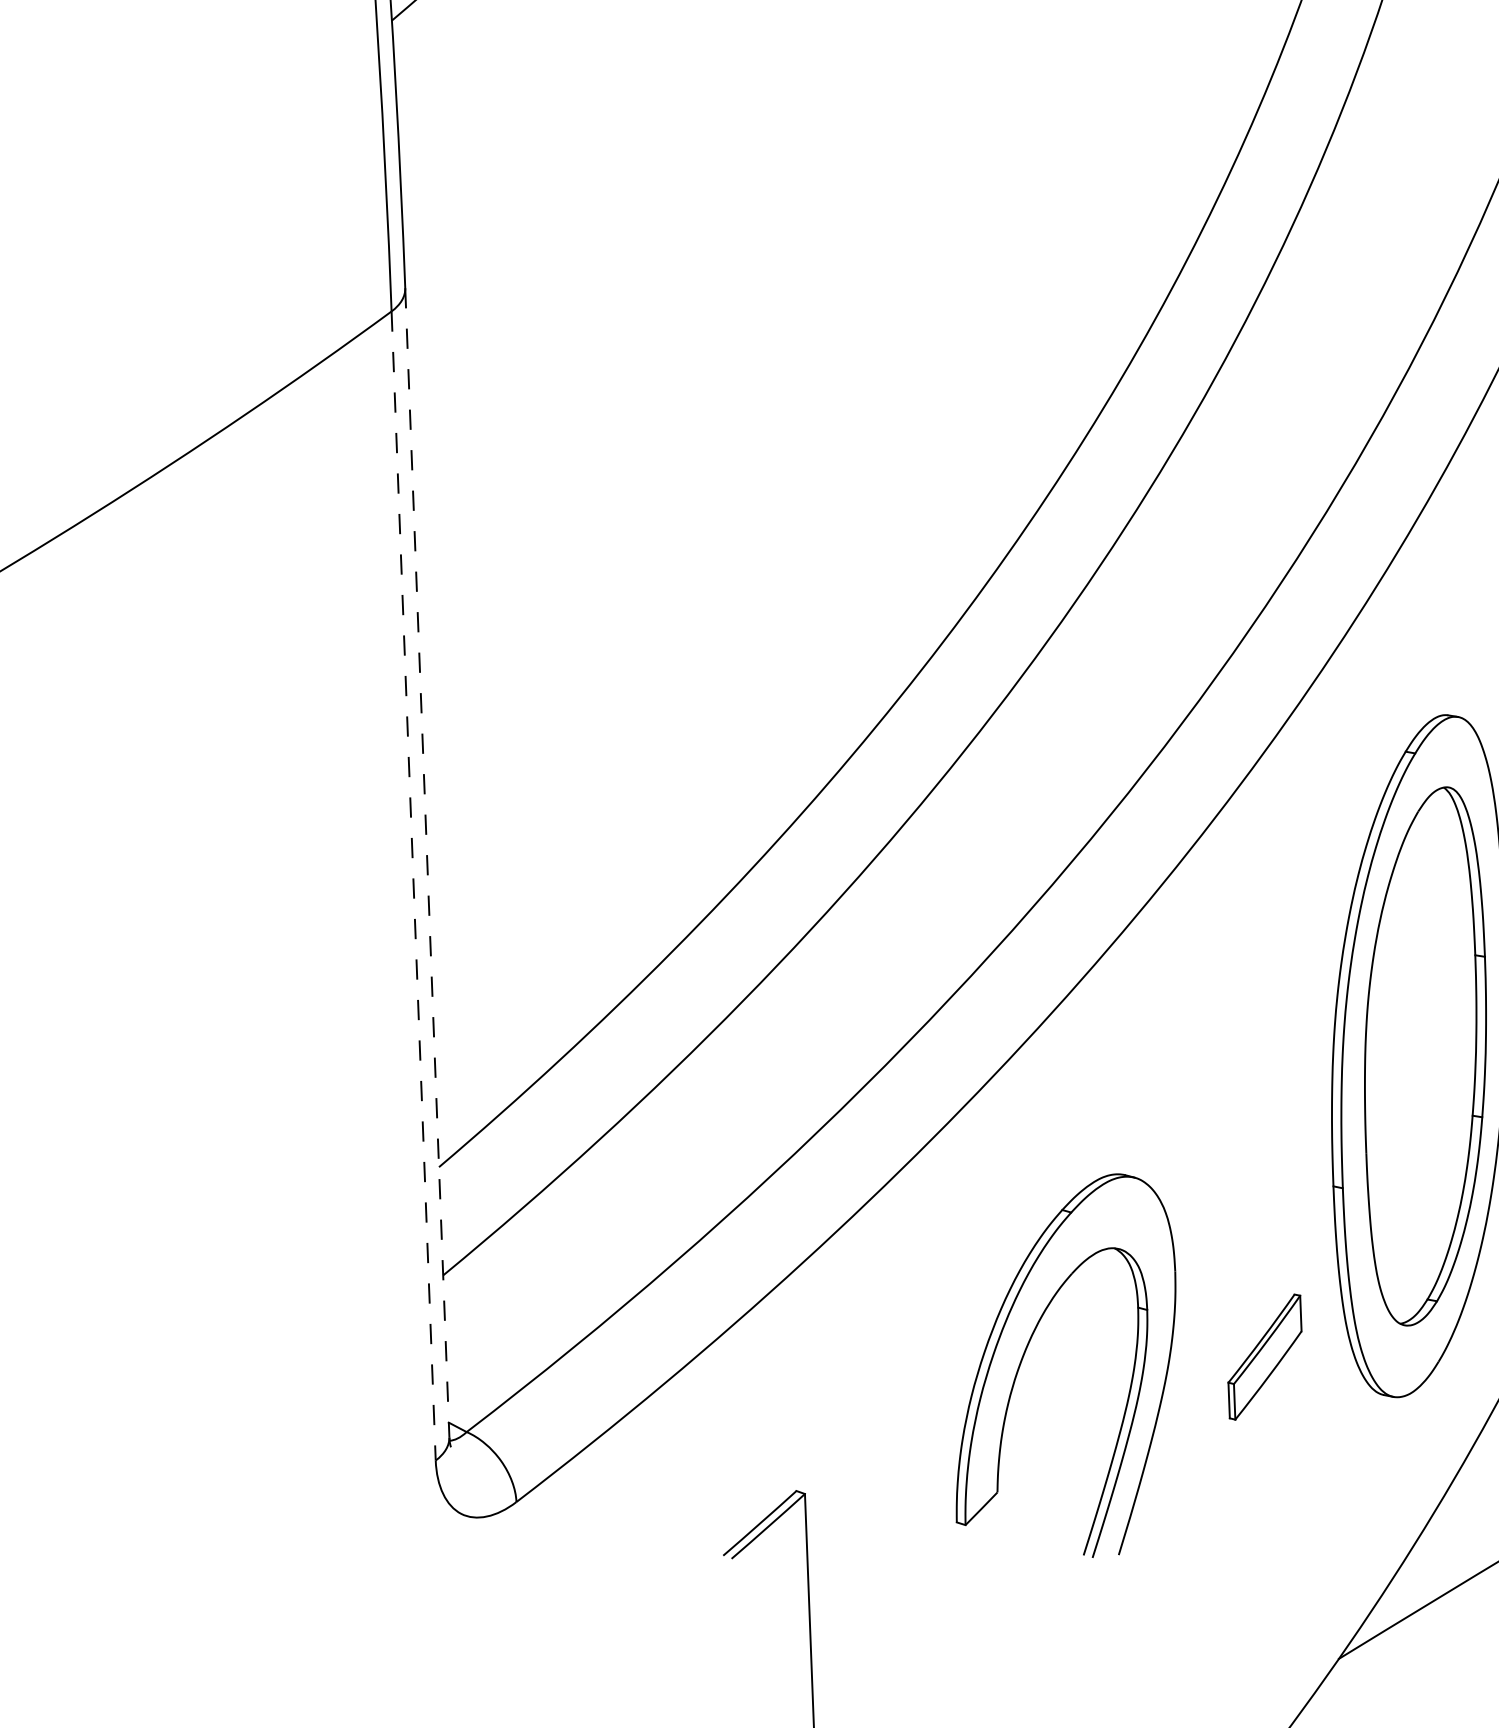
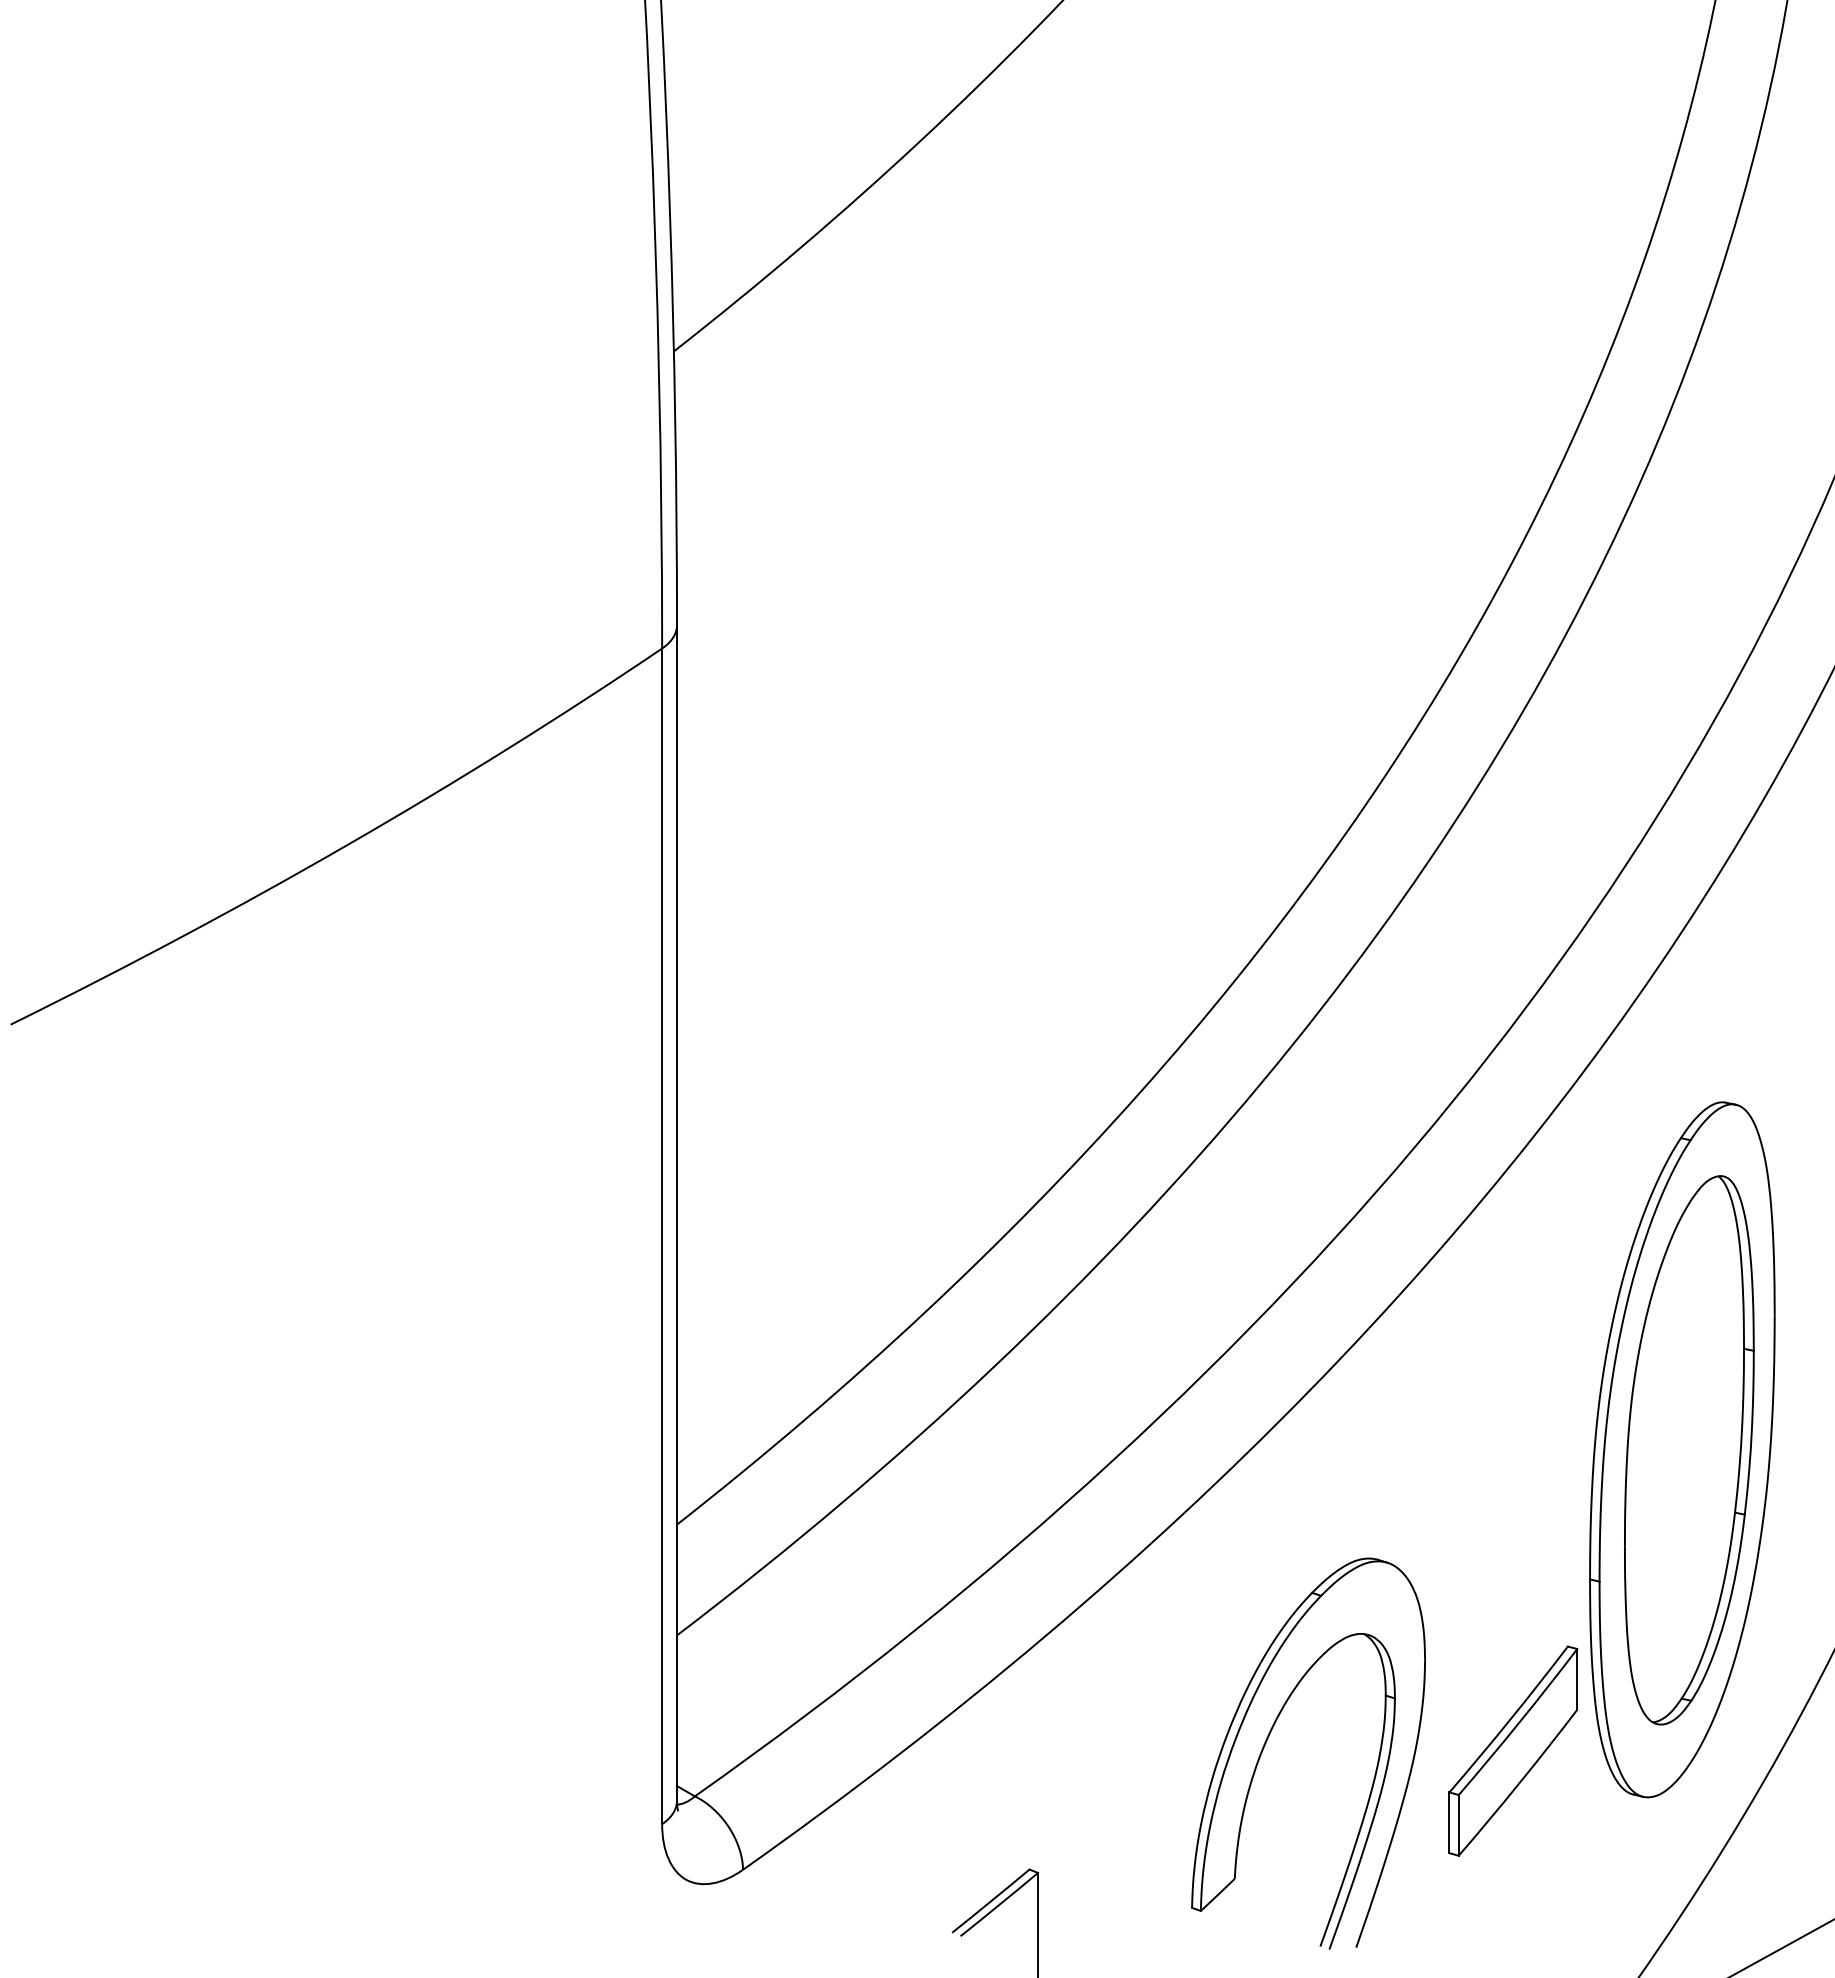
line: (427, 863) -> (677, 1213), dashed -> solid
line: (414, 886) -> (662, 1236), dashed -> solid
part: (1265, 1356) -> (1513, 1750), size x1.67

